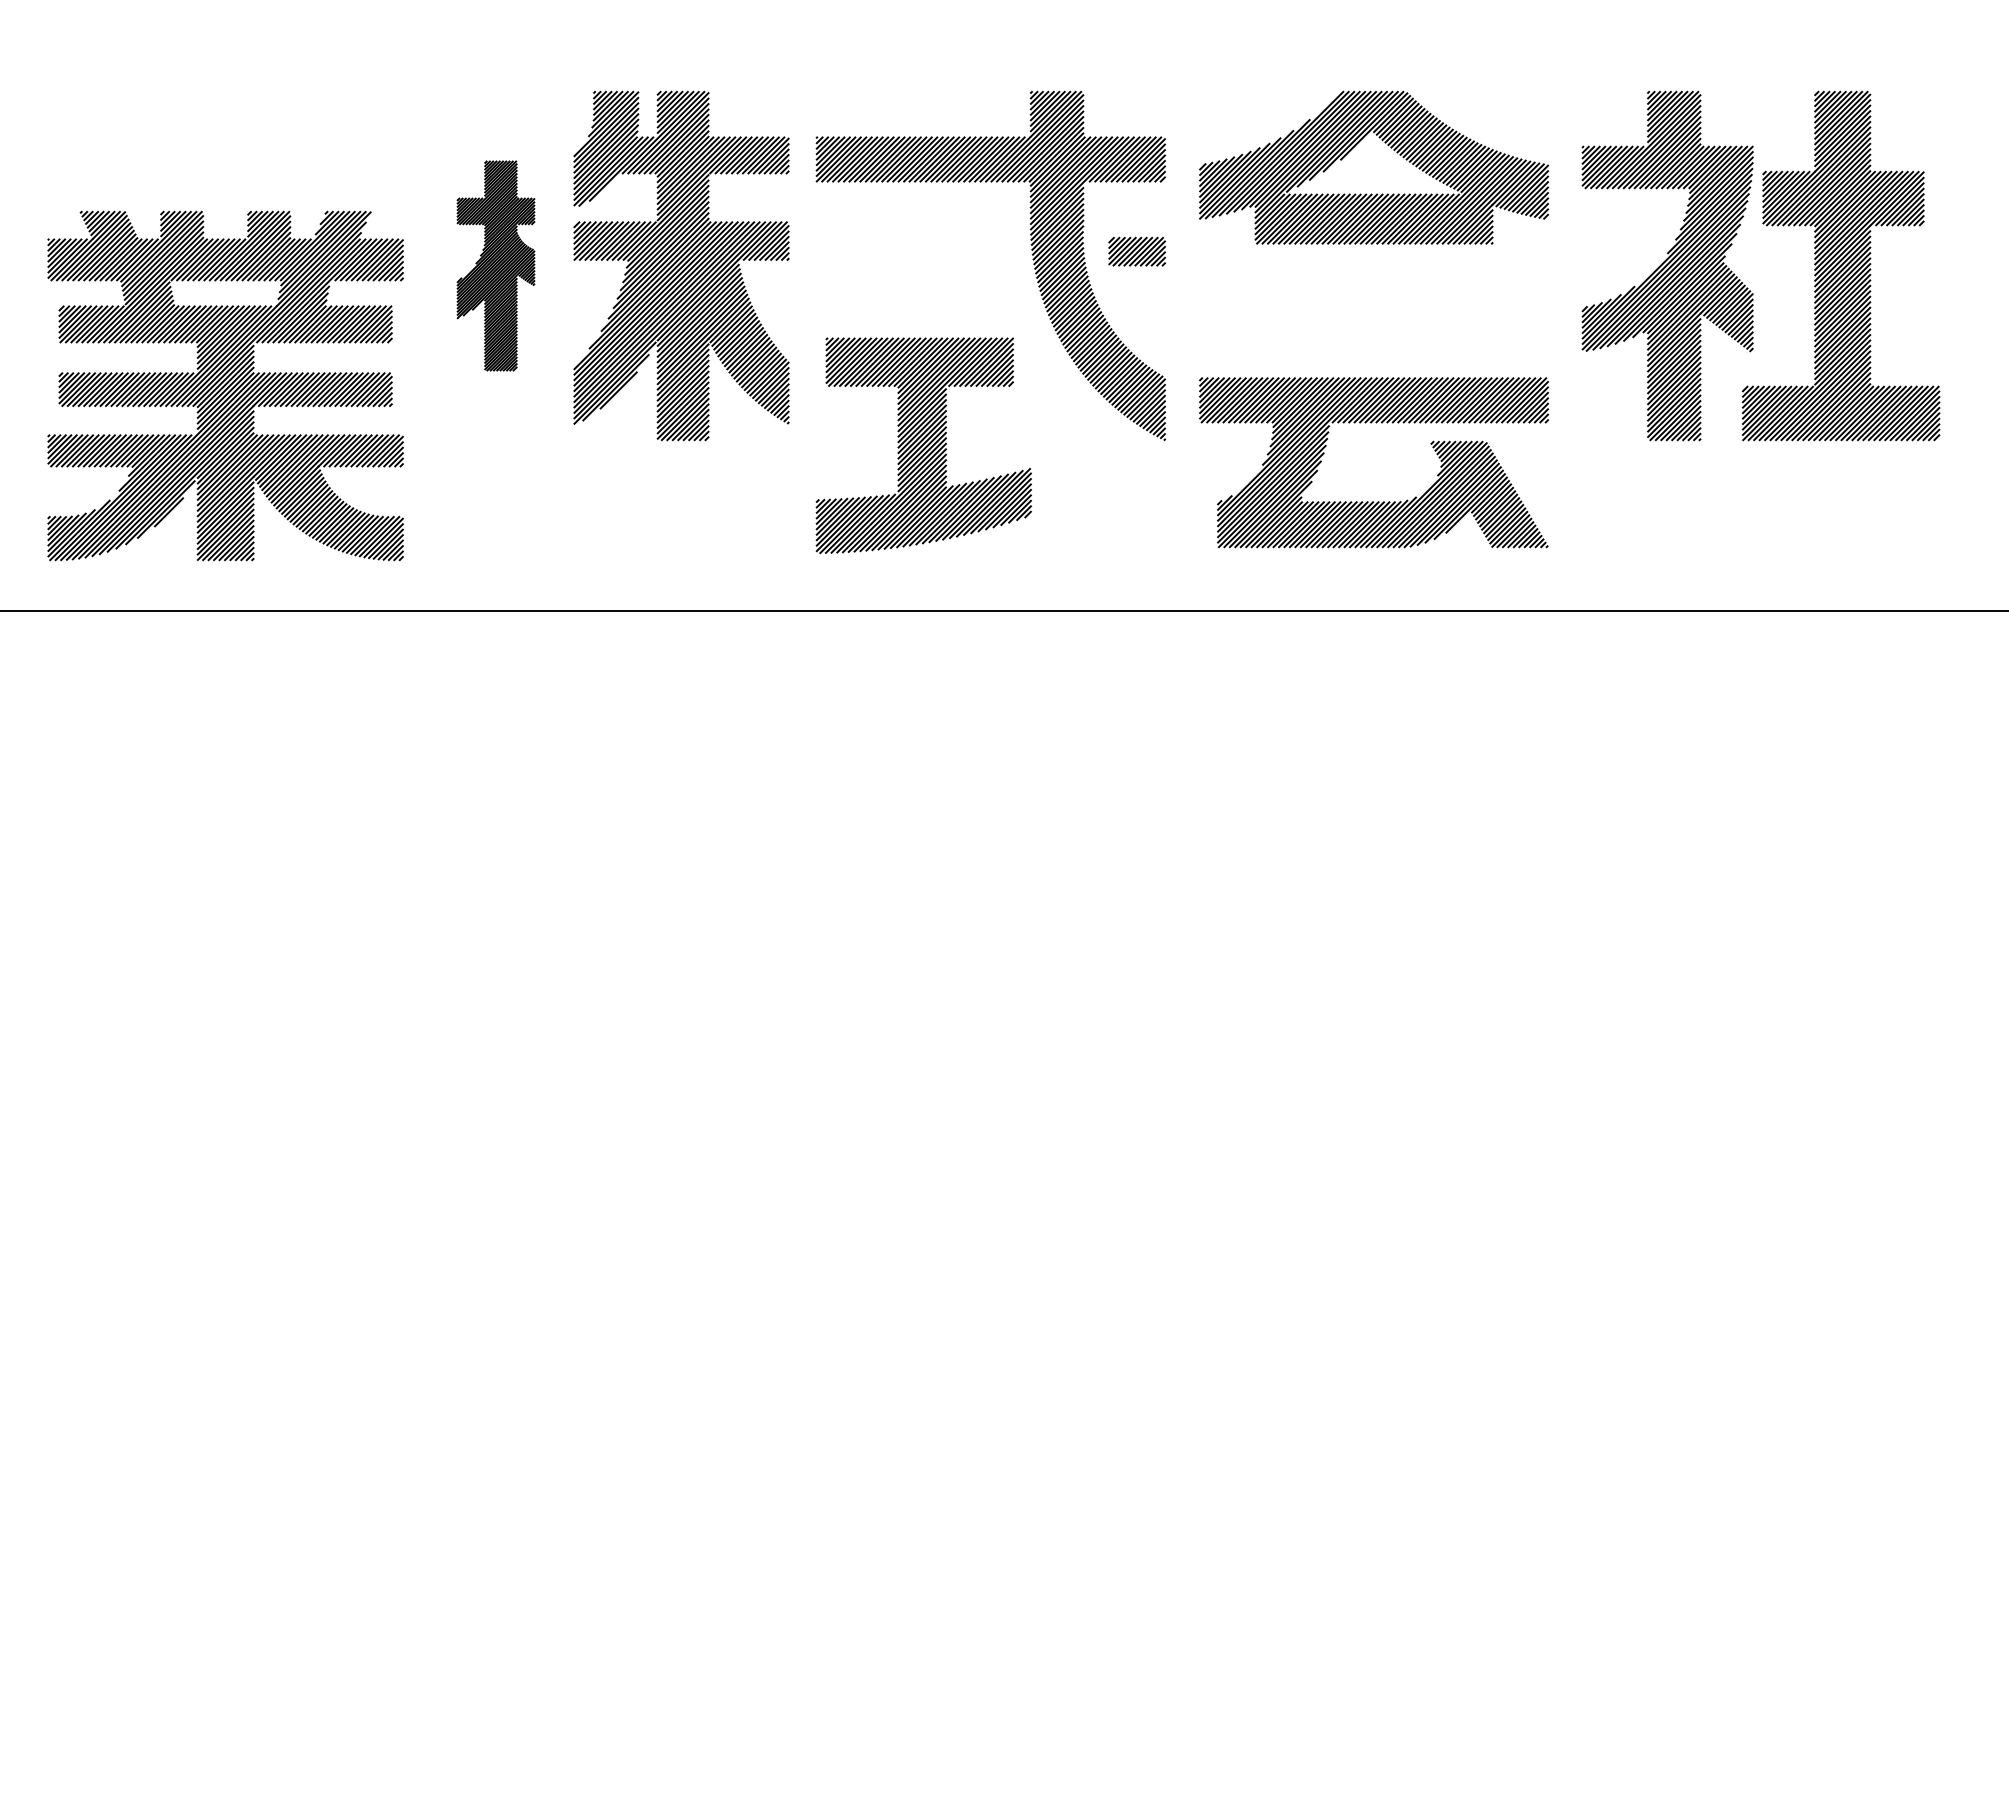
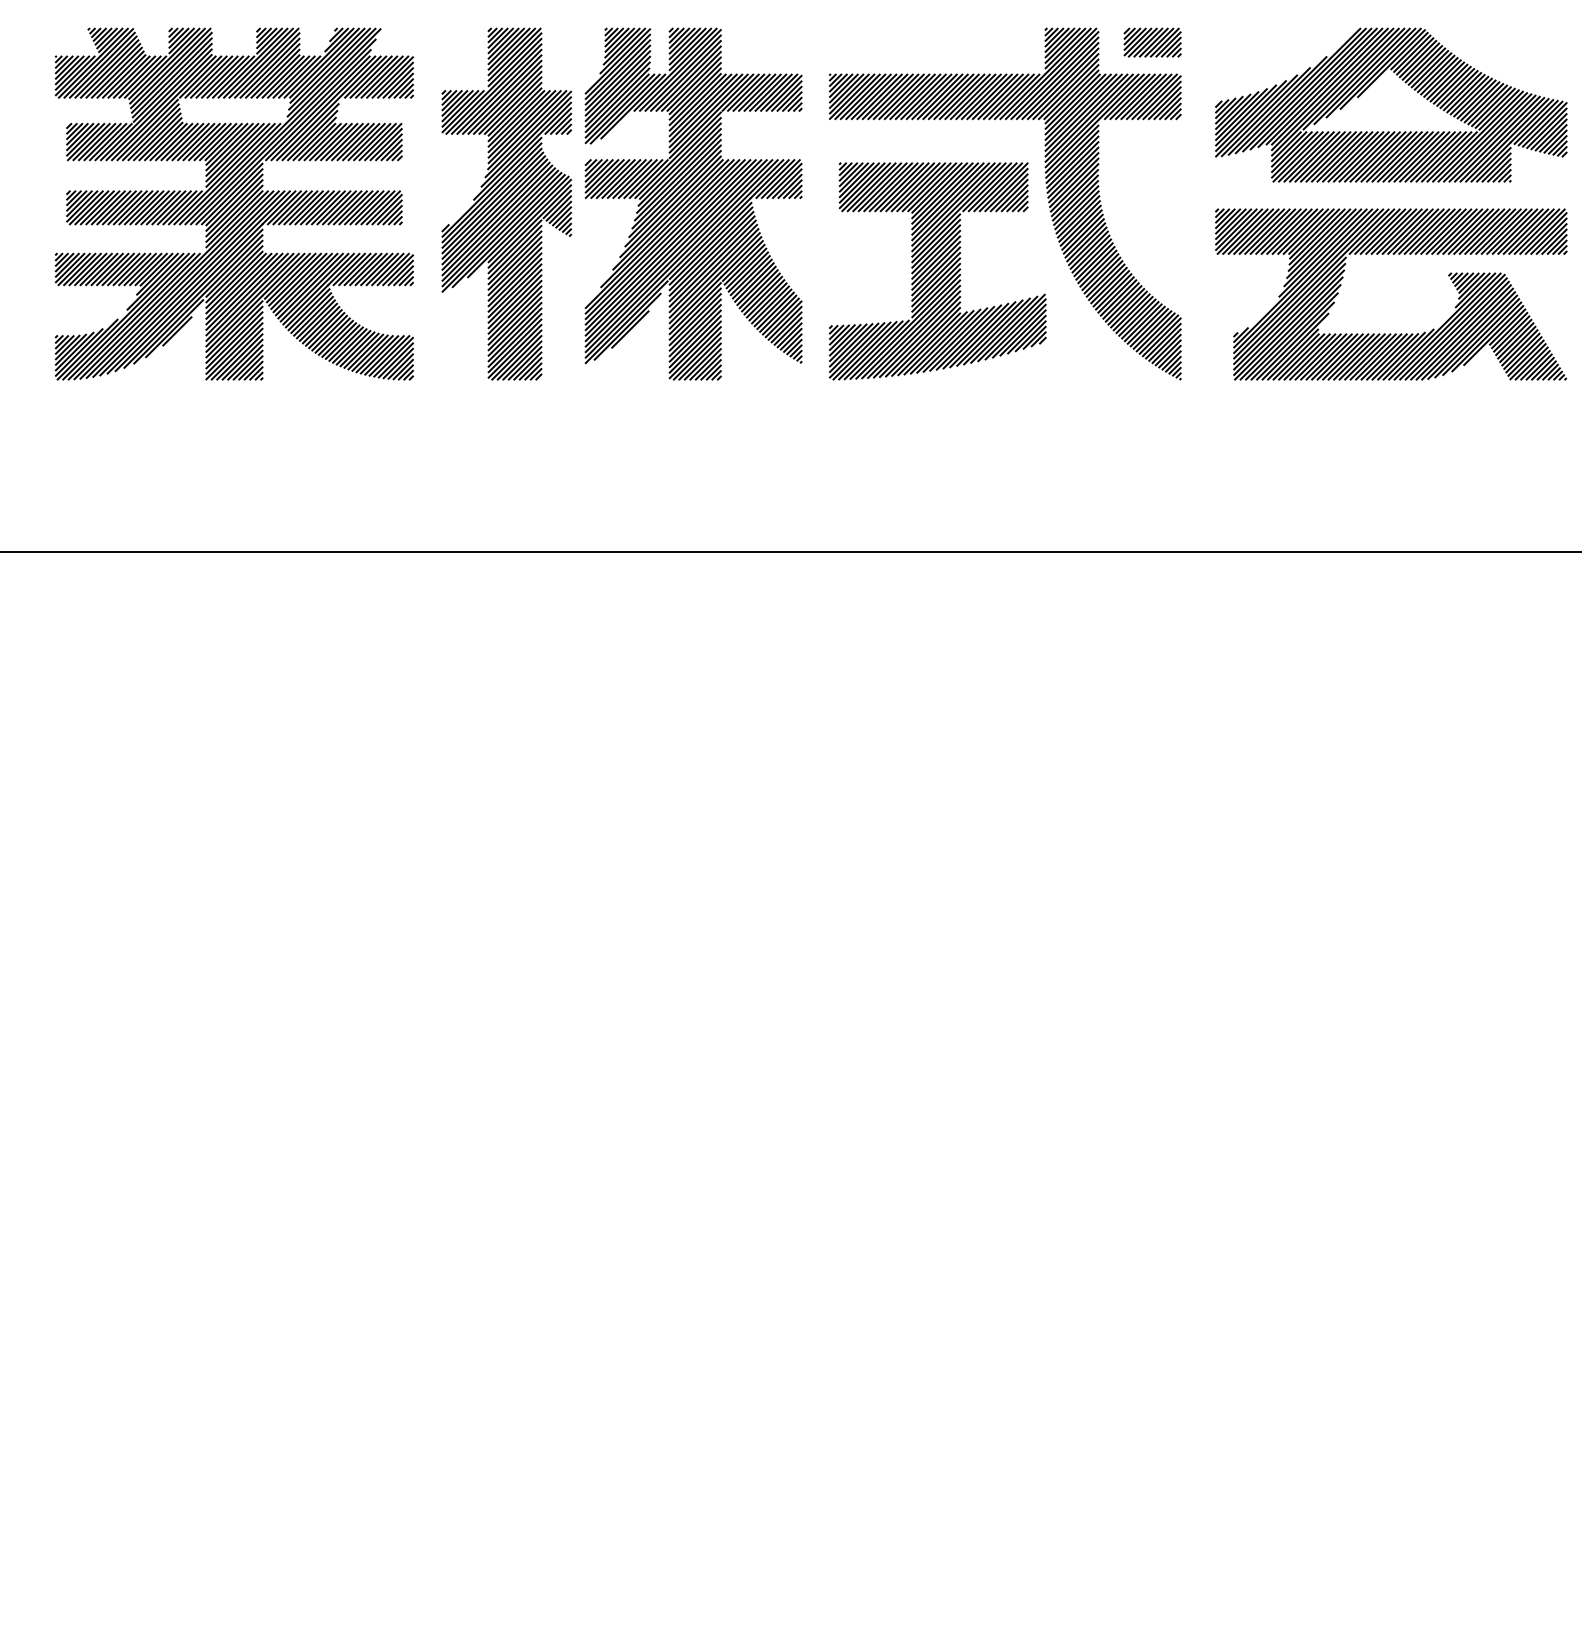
part: (1136, 251) -> (1152, 42), moved
part: (495, 265) -> (506, 203), size x1.67
part: (225, 385) -> (234, 203), moved
part: (923, 445) -> (937, 271), moved
part: (1373, 501) -> (1390, 333), moved

